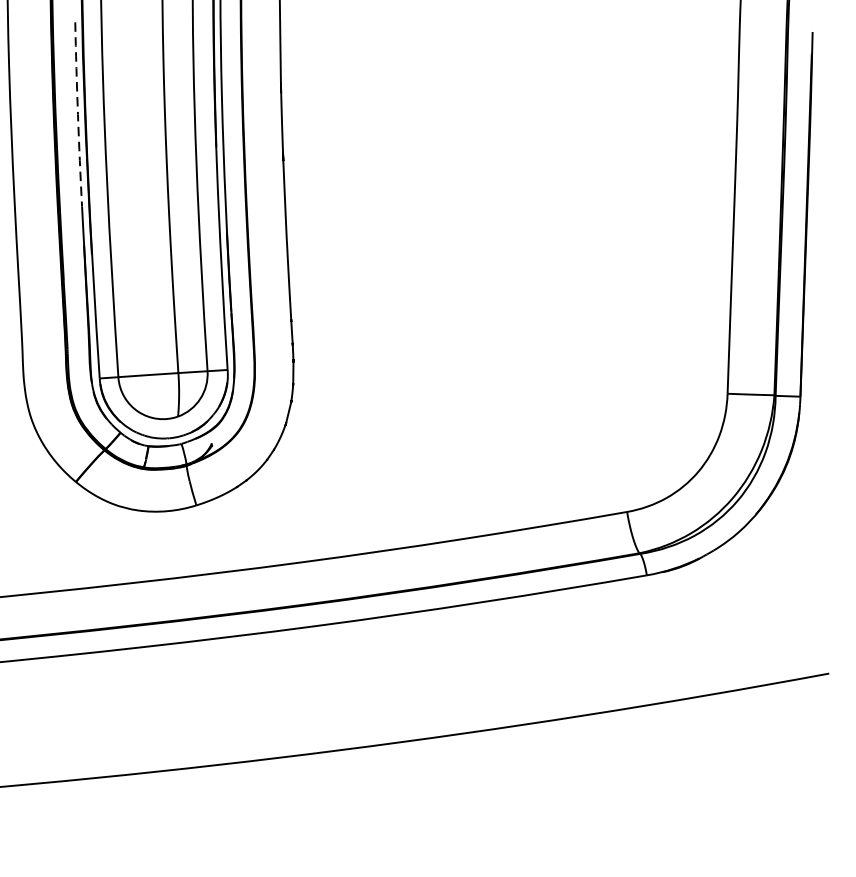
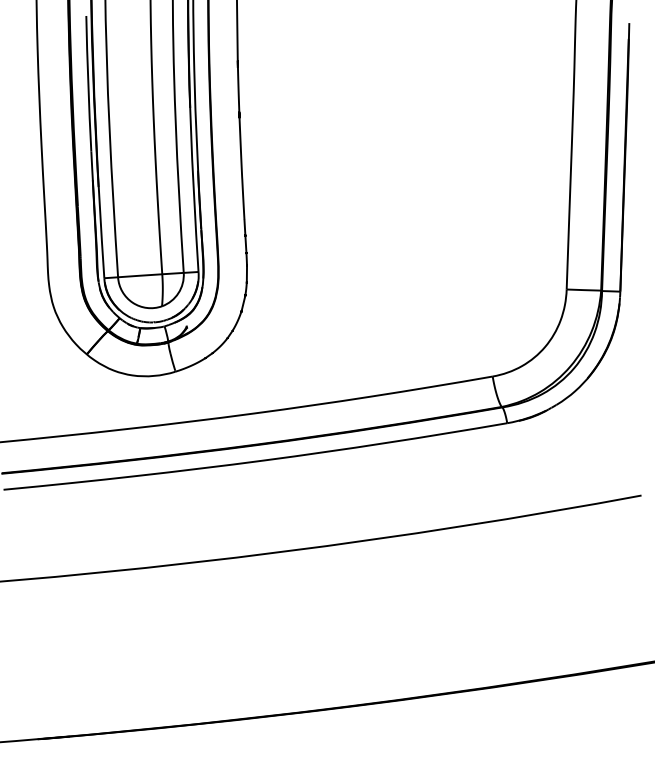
arc: (78, 114) -> (88, 83), dashed -> solid

